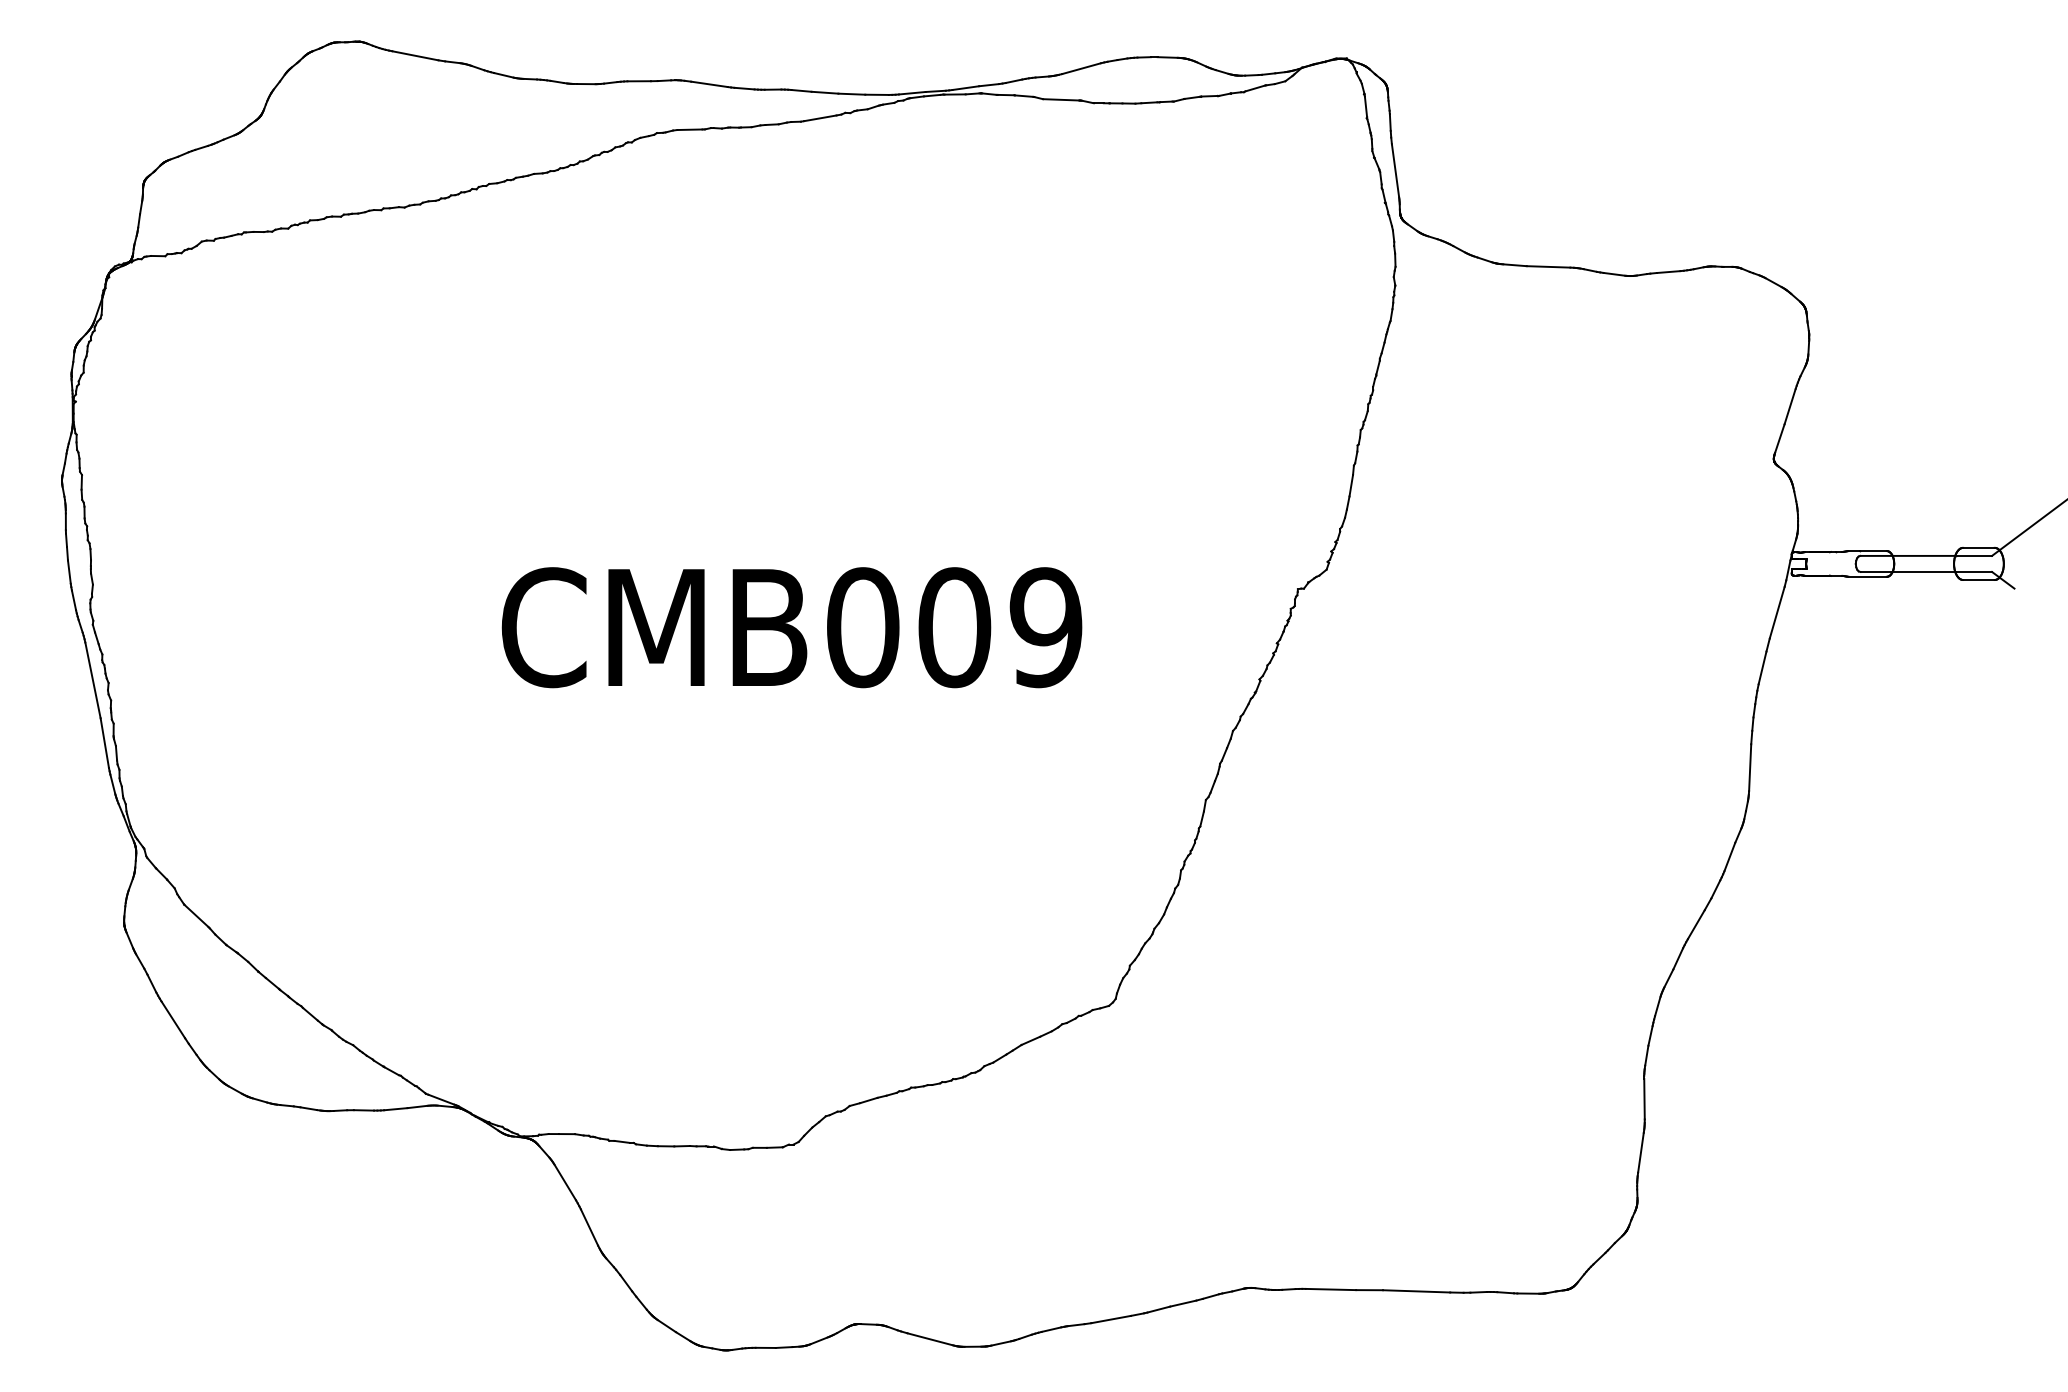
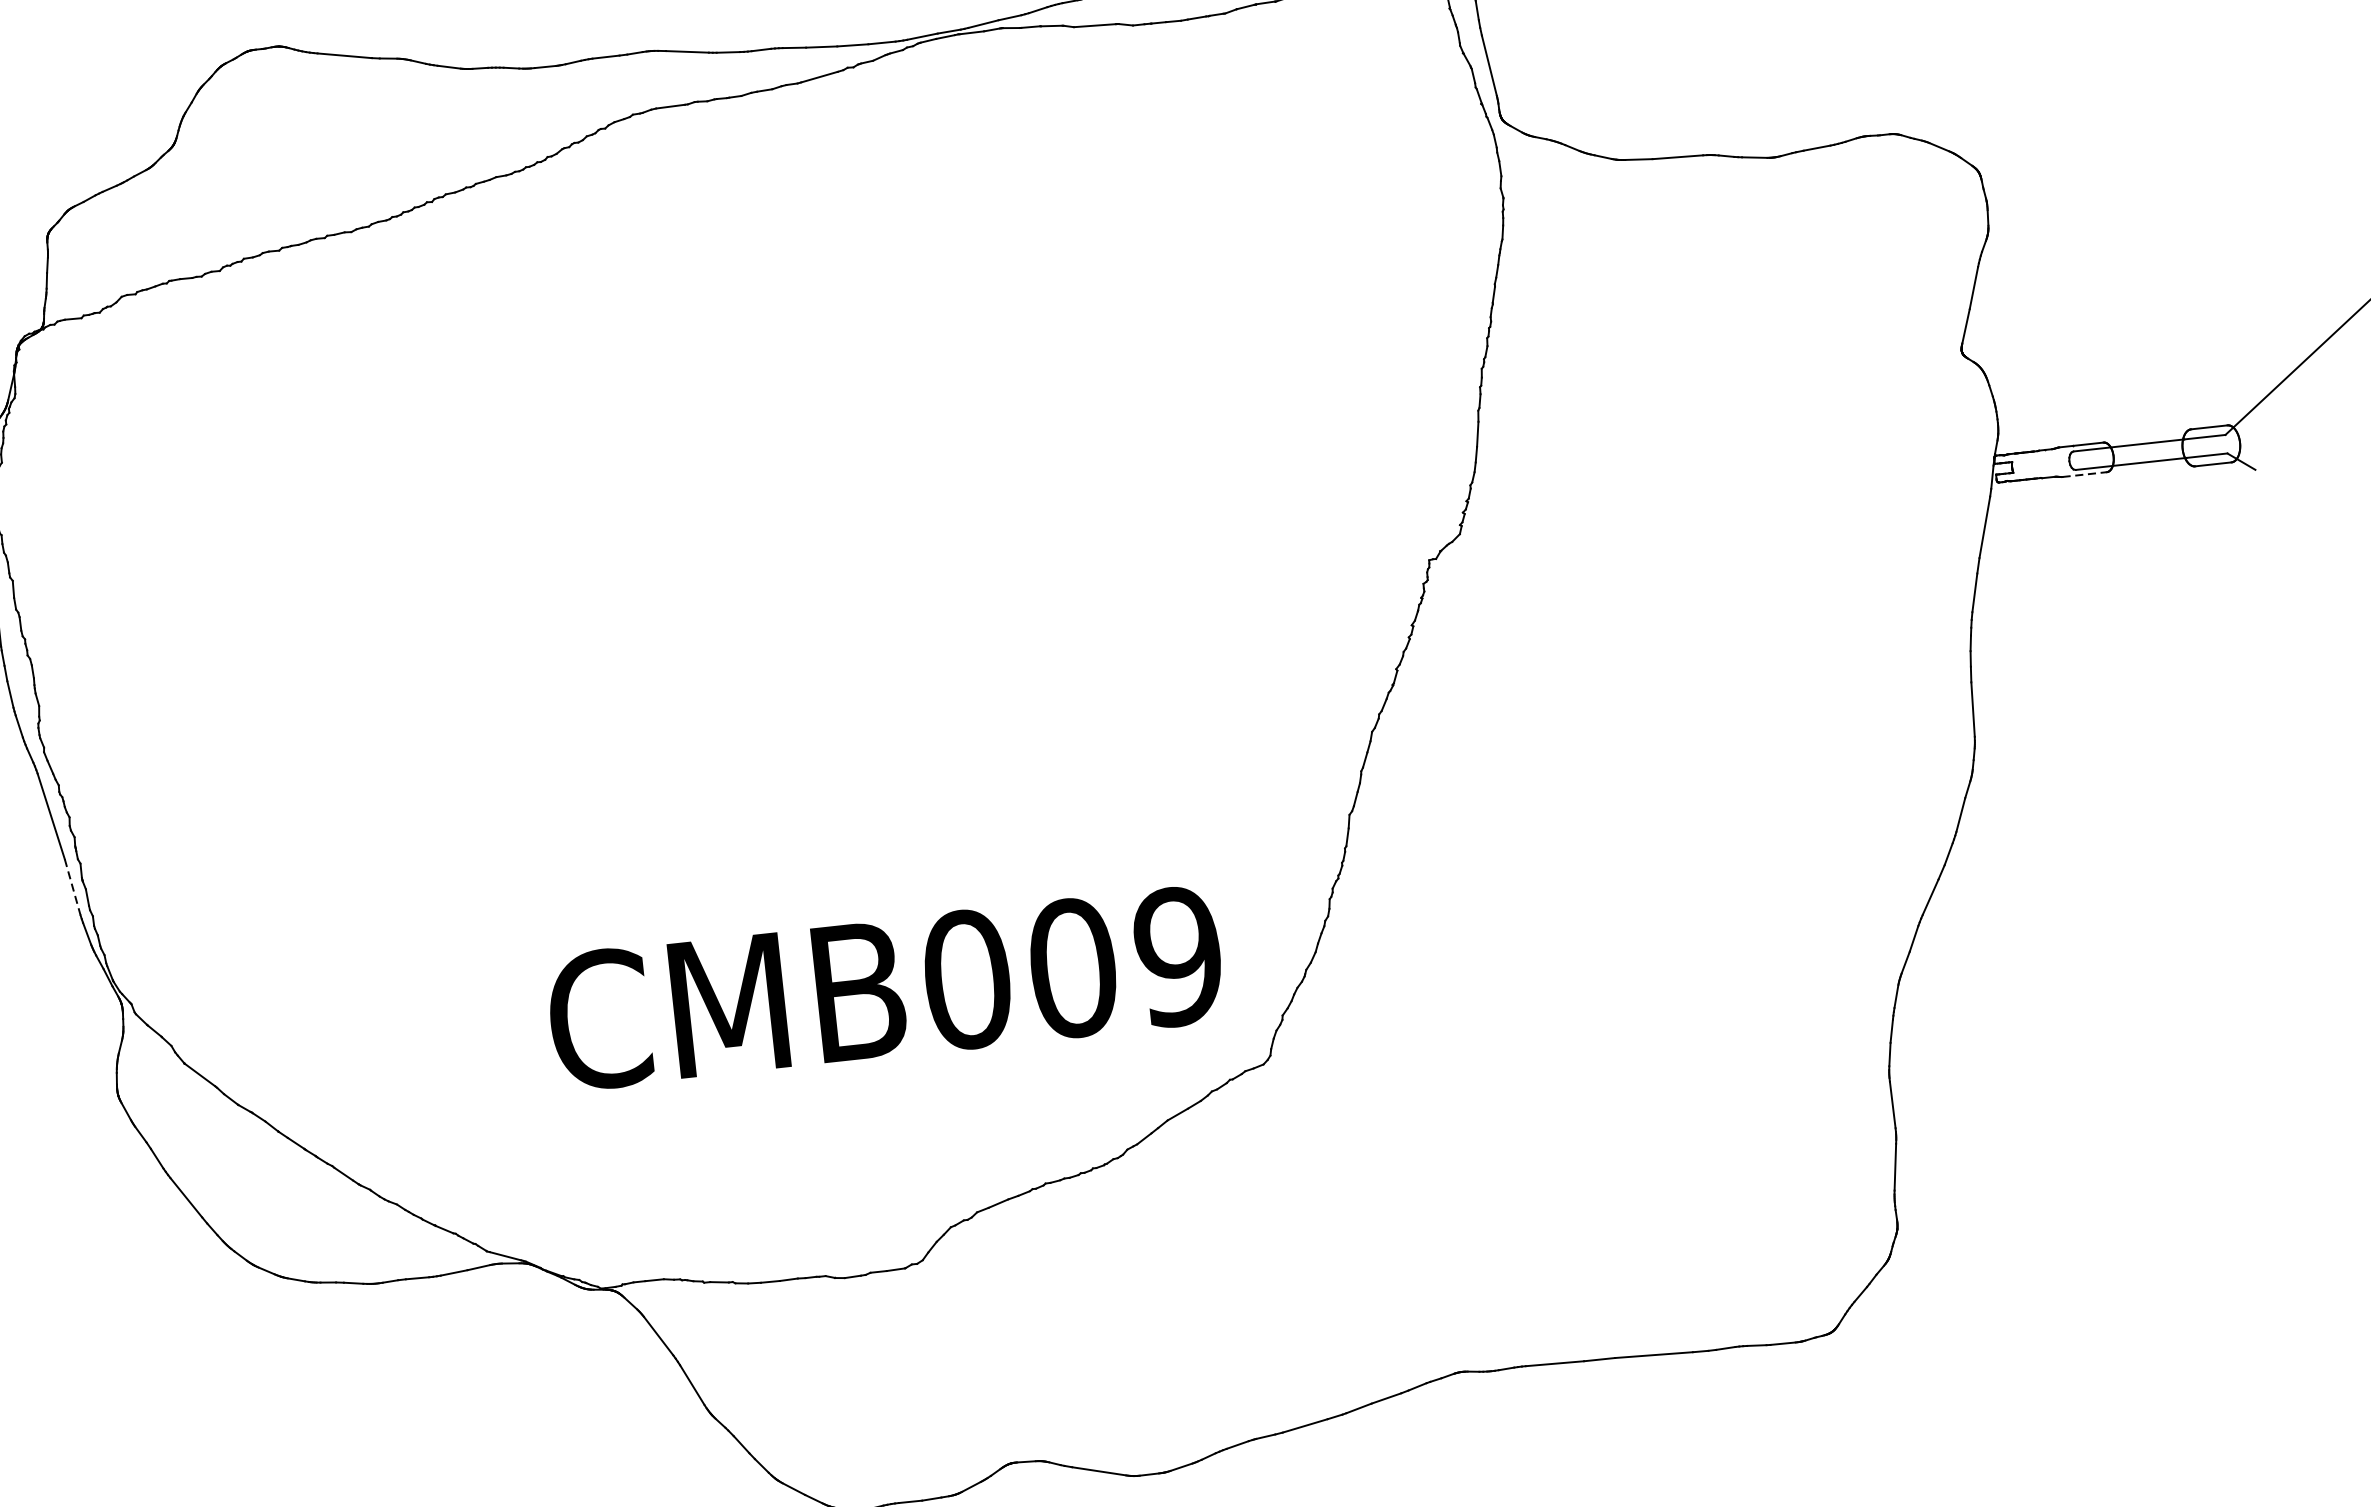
line: (1868, 576) -> (2085, 474), solid -> dashed
text: (791, 627) -> (884, 988), moved
line: (104, 743) -> (72, 887), solid -> dashed

